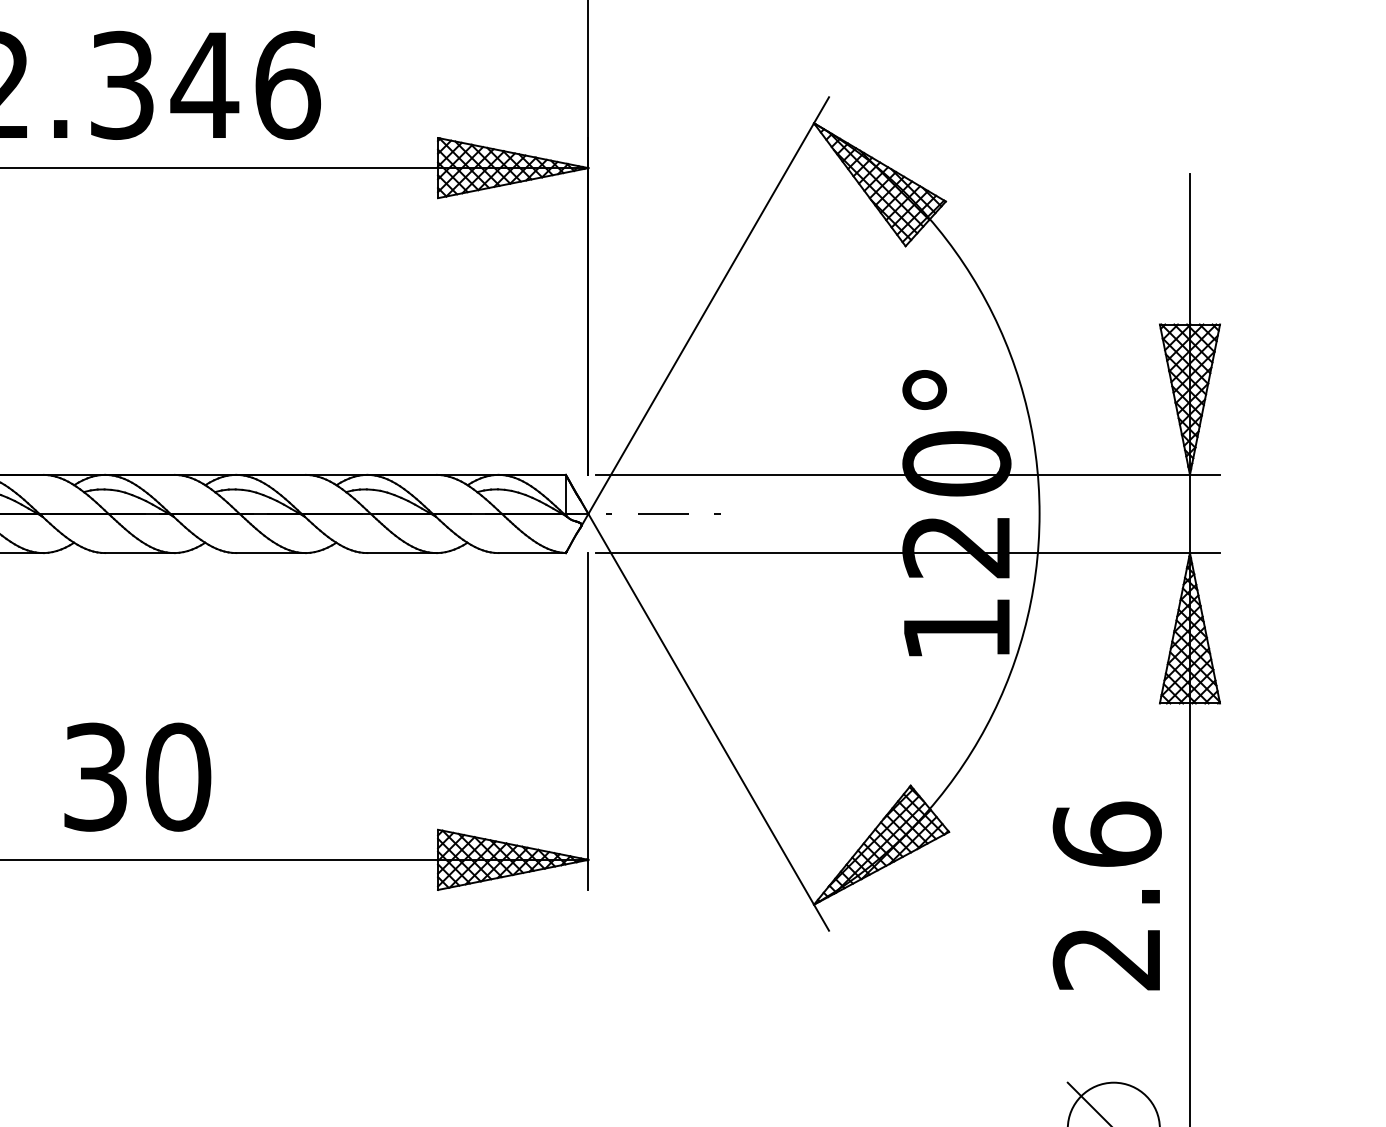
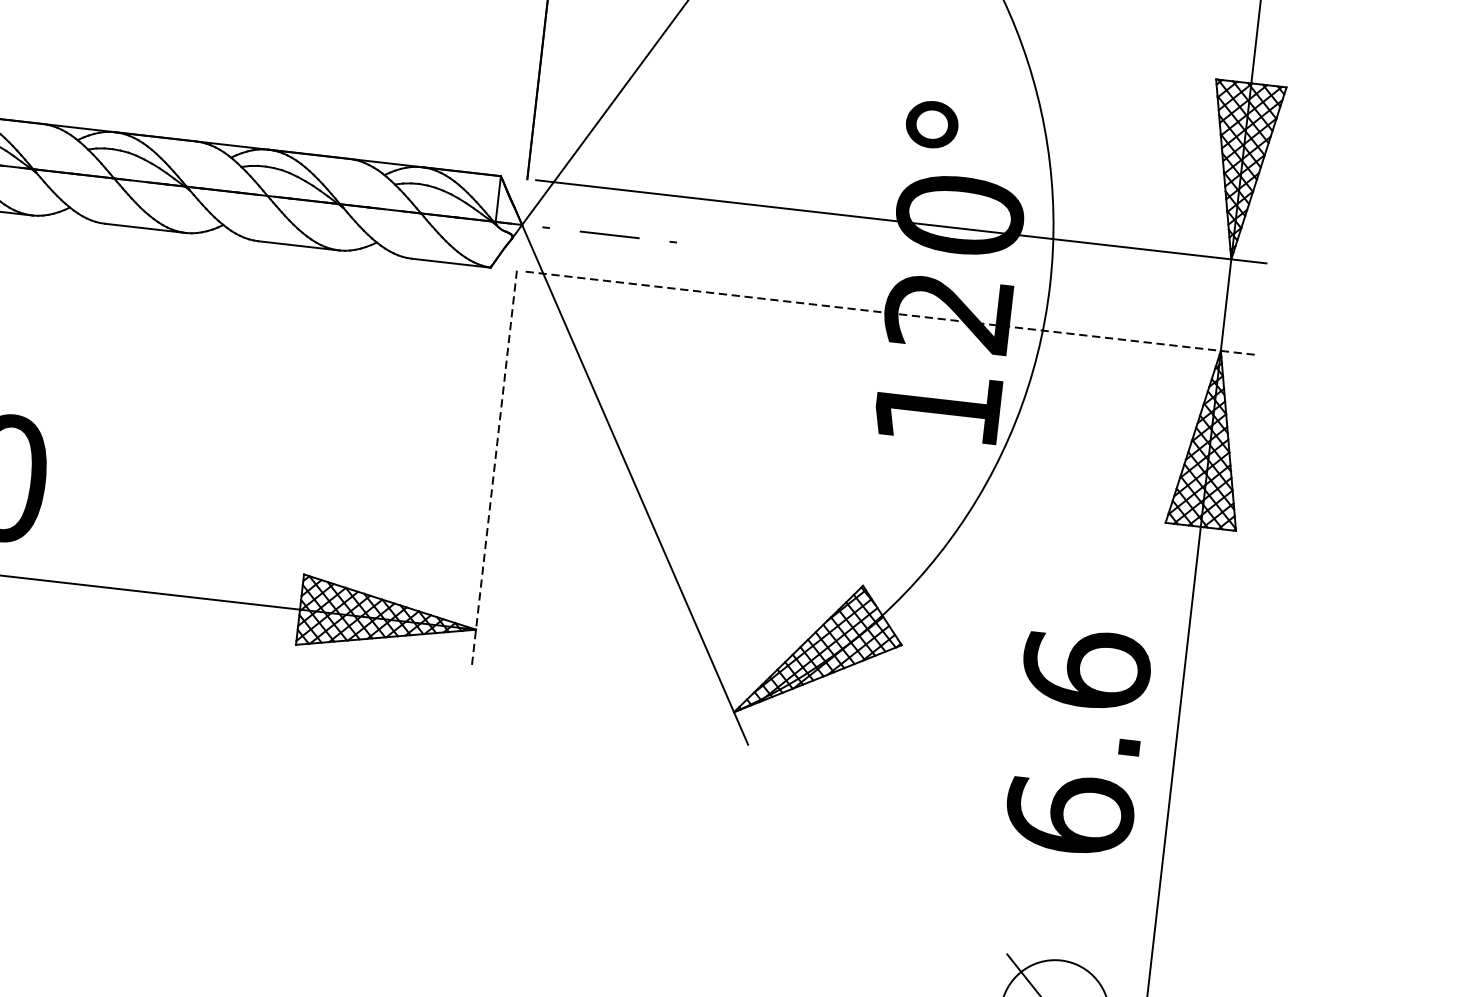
line: (908, 553) -> (891, 313), solid -> dashed
line: (588, 721) -> (494, 467), solid -> dashed
text: (1106, 957) -> (1069, 813), 2.6 -> 6.6

